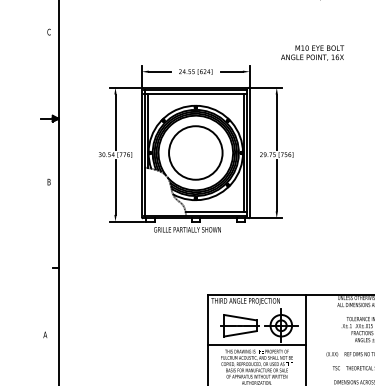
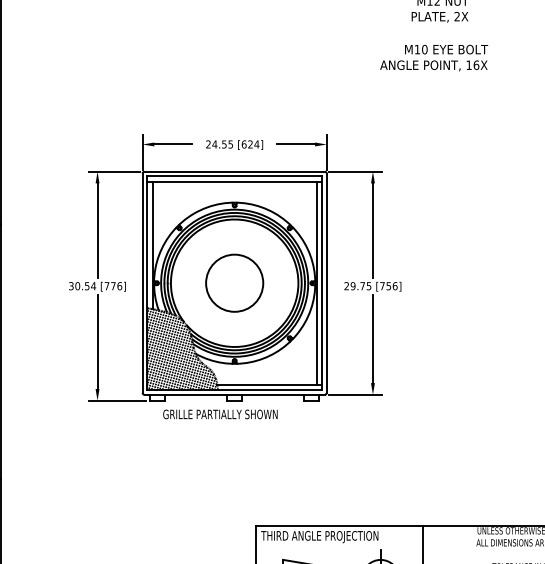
text: (312, 52) -> (433, 56), moved
circle: (195, 152) -> (234, 282), size x0.62
hatch: (164, 191) -> (181, 349), added

